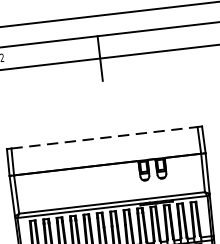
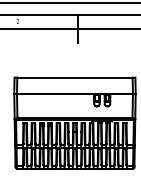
line: (103, 137) -> (74, 77), dashed -> solid

